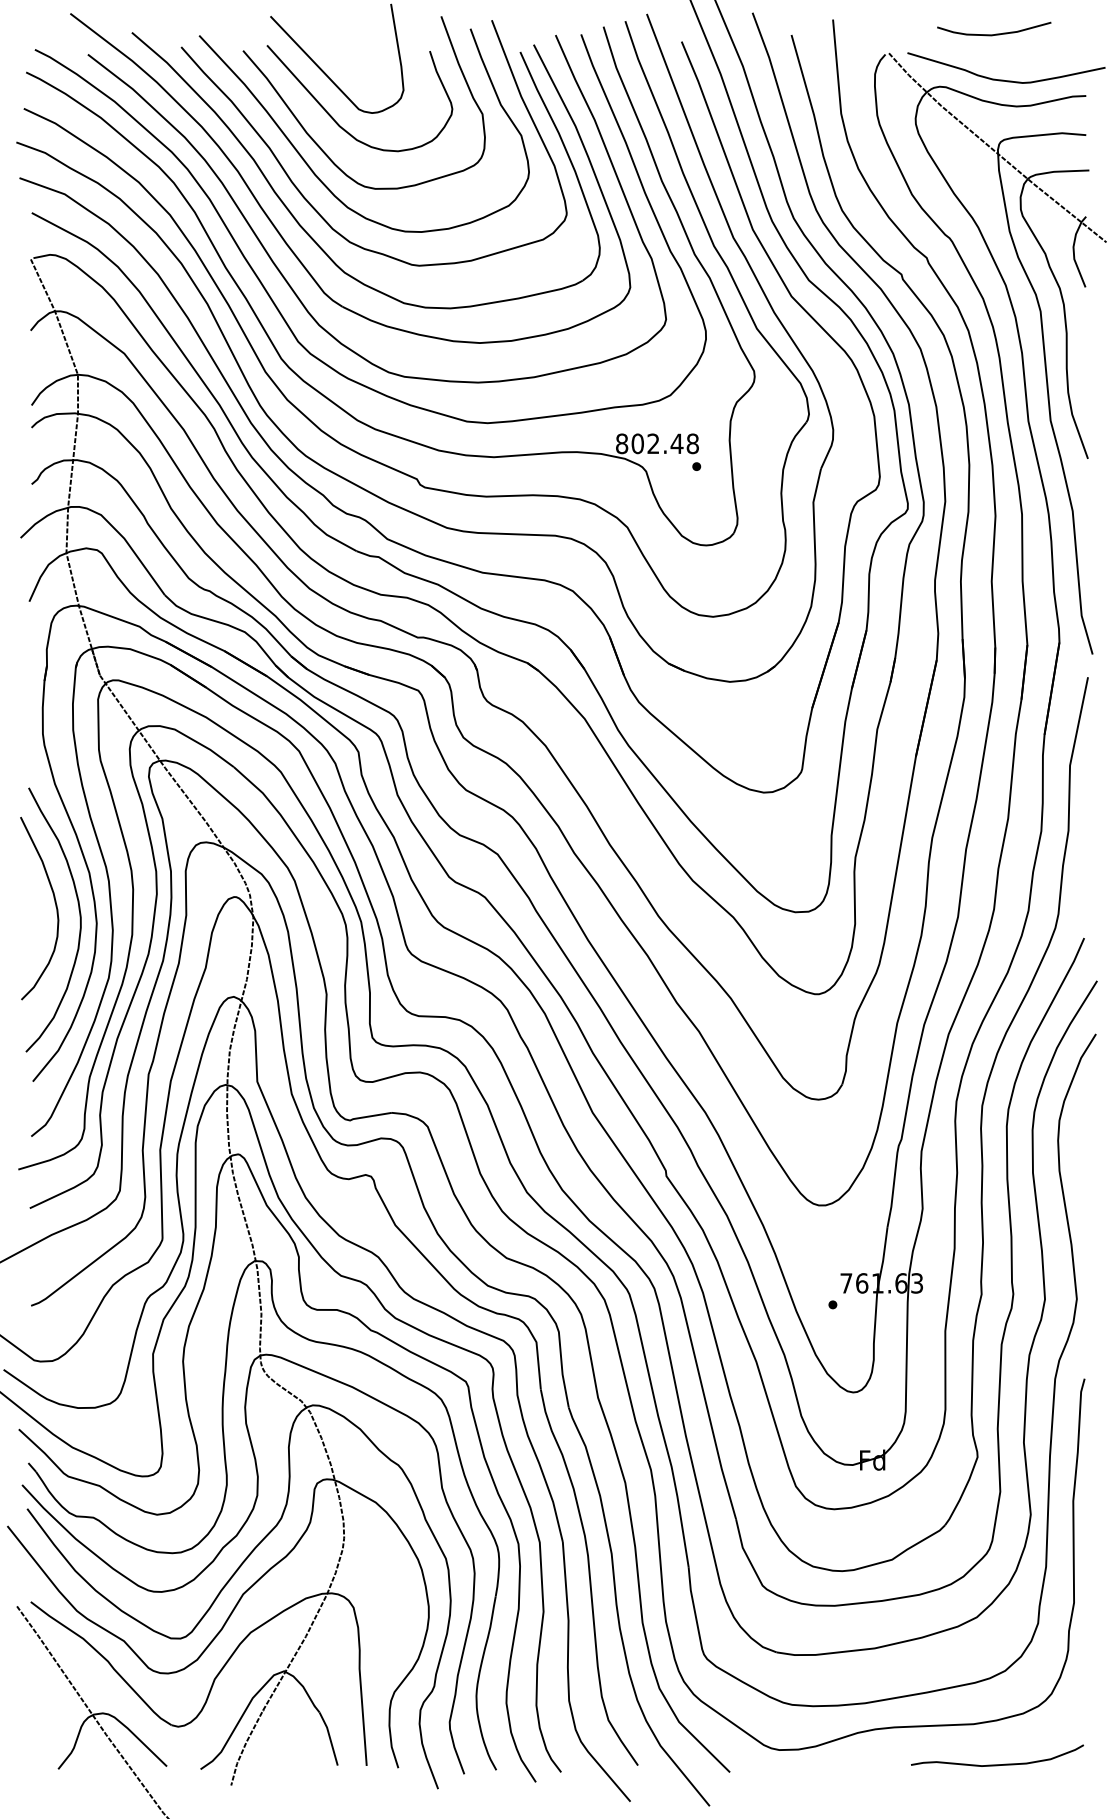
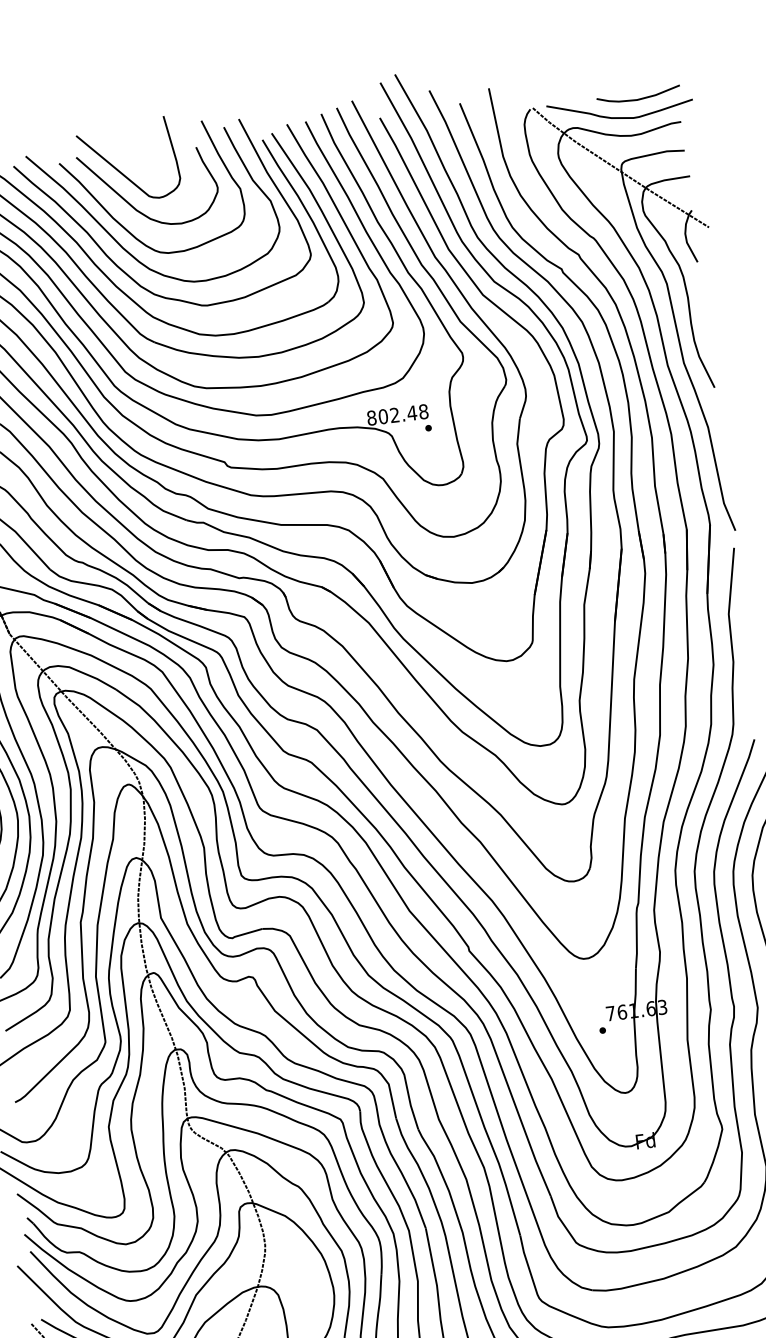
curve: (995, 33) -> (639, 98), moved

